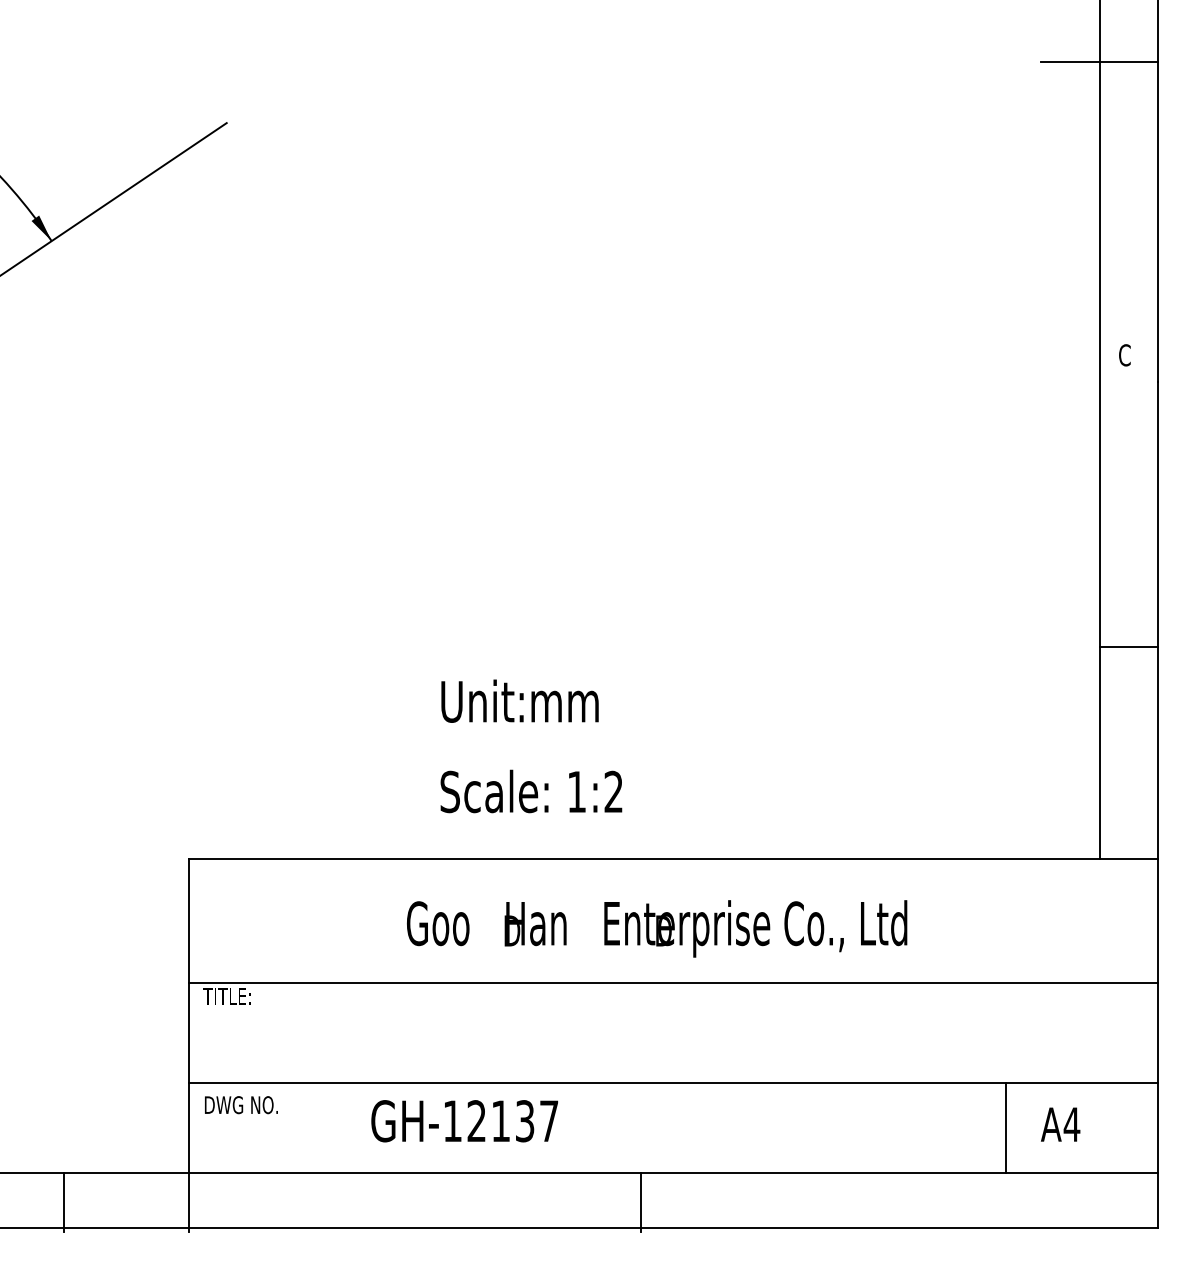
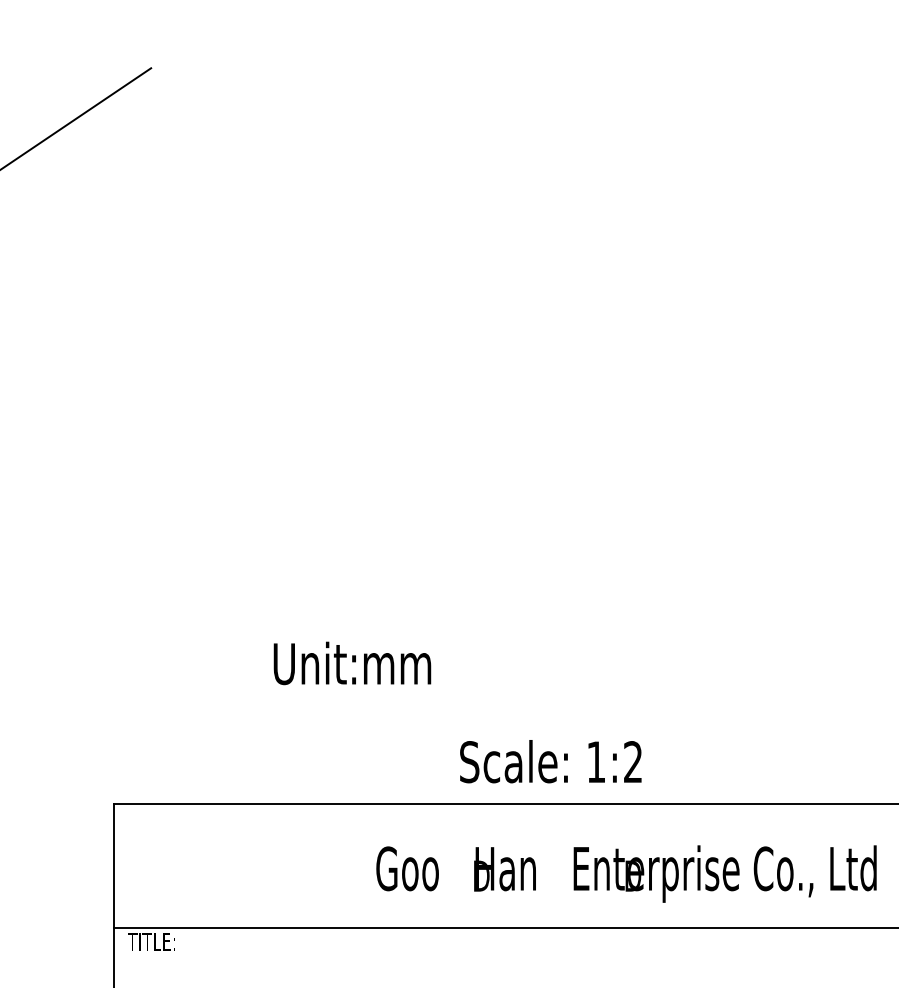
text: (519, 700) -> (351, 662), moved
text: (531, 791) -> (550, 761), moved
text: (657, 928) -> (626, 873), moved

